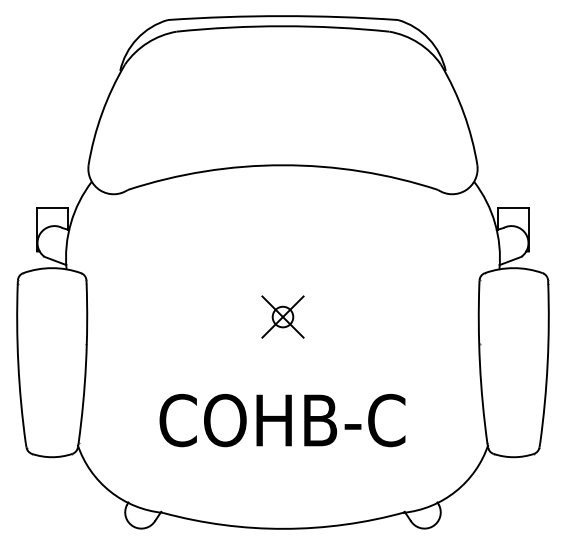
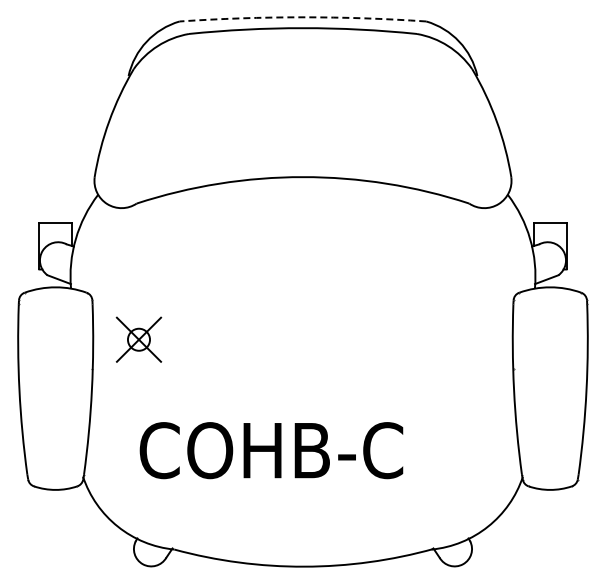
arc: (283, 16) -> (303, 17), solid -> dashed
part: (282, 316) -> (138, 339), moved
text: (282, 420) -> (271, 450), moved

